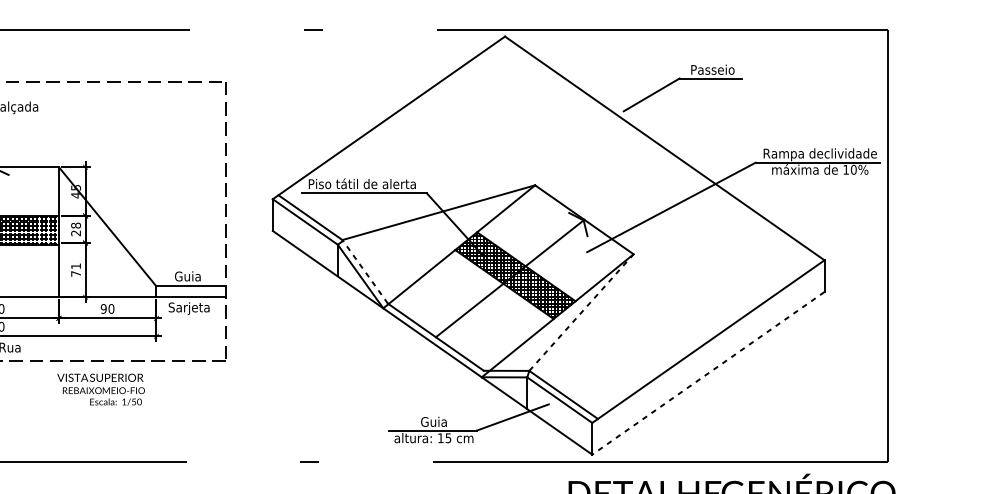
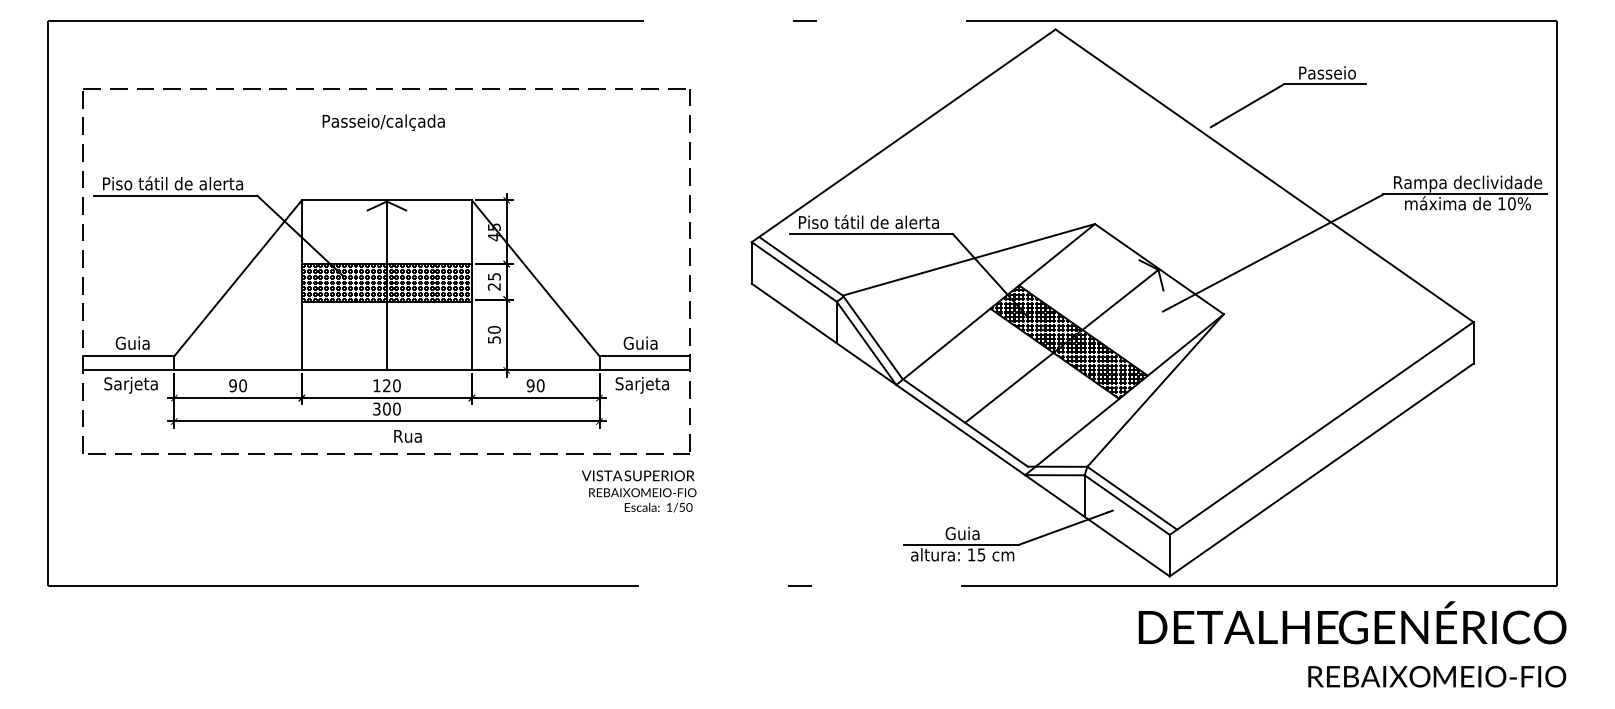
text: (75, 225) -> (493, 276), 28 -> 25
text: (75, 269) -> (493, 334), 71 -> 50
line: (365, 271) -> (872, 336), dashed -> solid
line: (581, 312) -> (1155, 390), dashed -> solid
line: (708, 373) -> (1321, 470), dashed -> solid
text: (101, 389) -> (639, 491), moved

